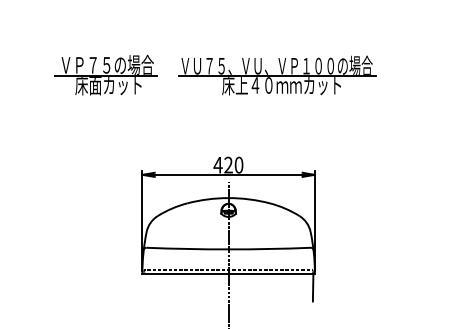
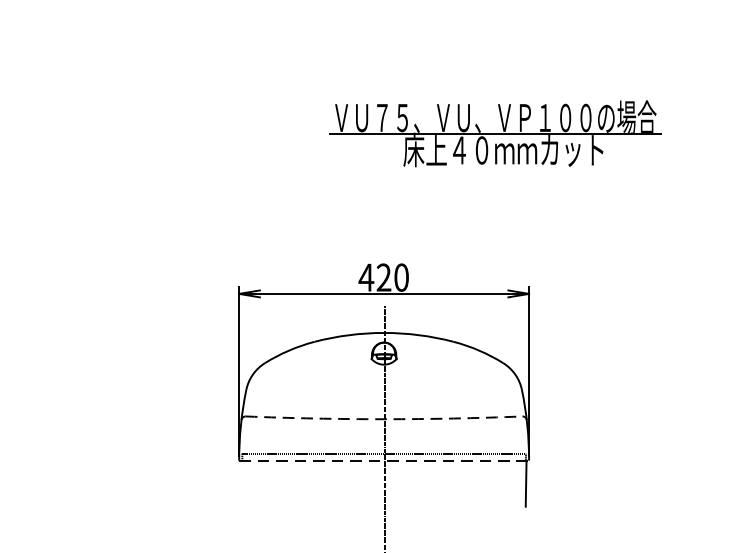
part: (105, 74) -> (177, 125), removed
part: (277, 75) -> (496, 133), moved
arc: (228, 249) -> (383, 419), solid -> dashed
line: (229, 274) -> (385, 461), solid -> dashed

